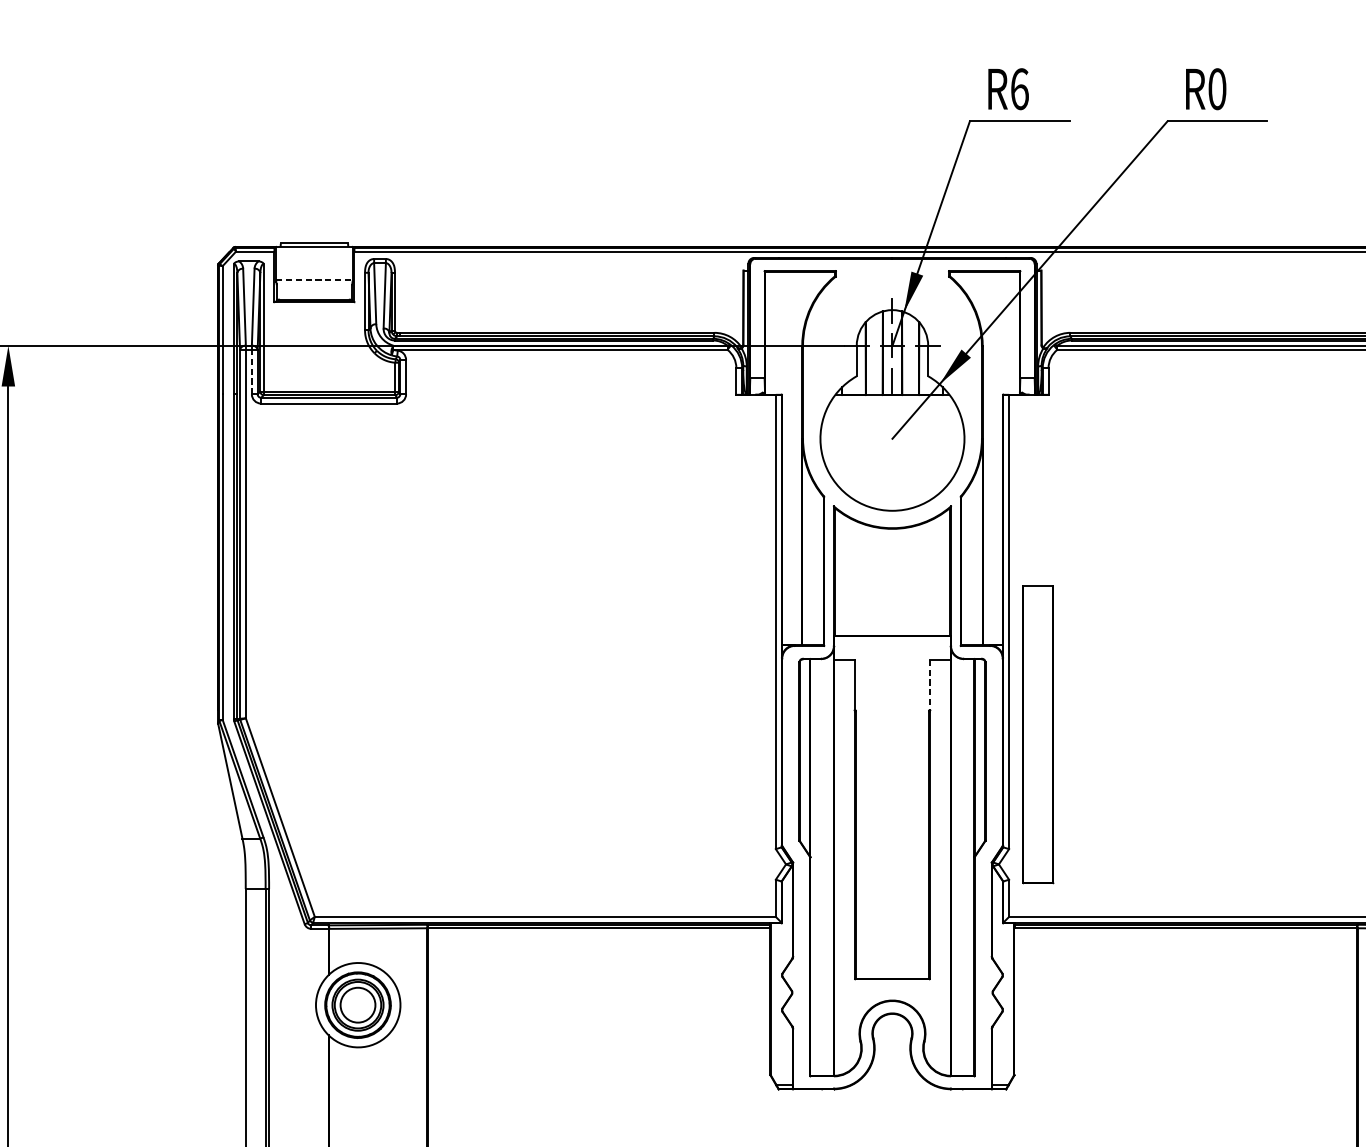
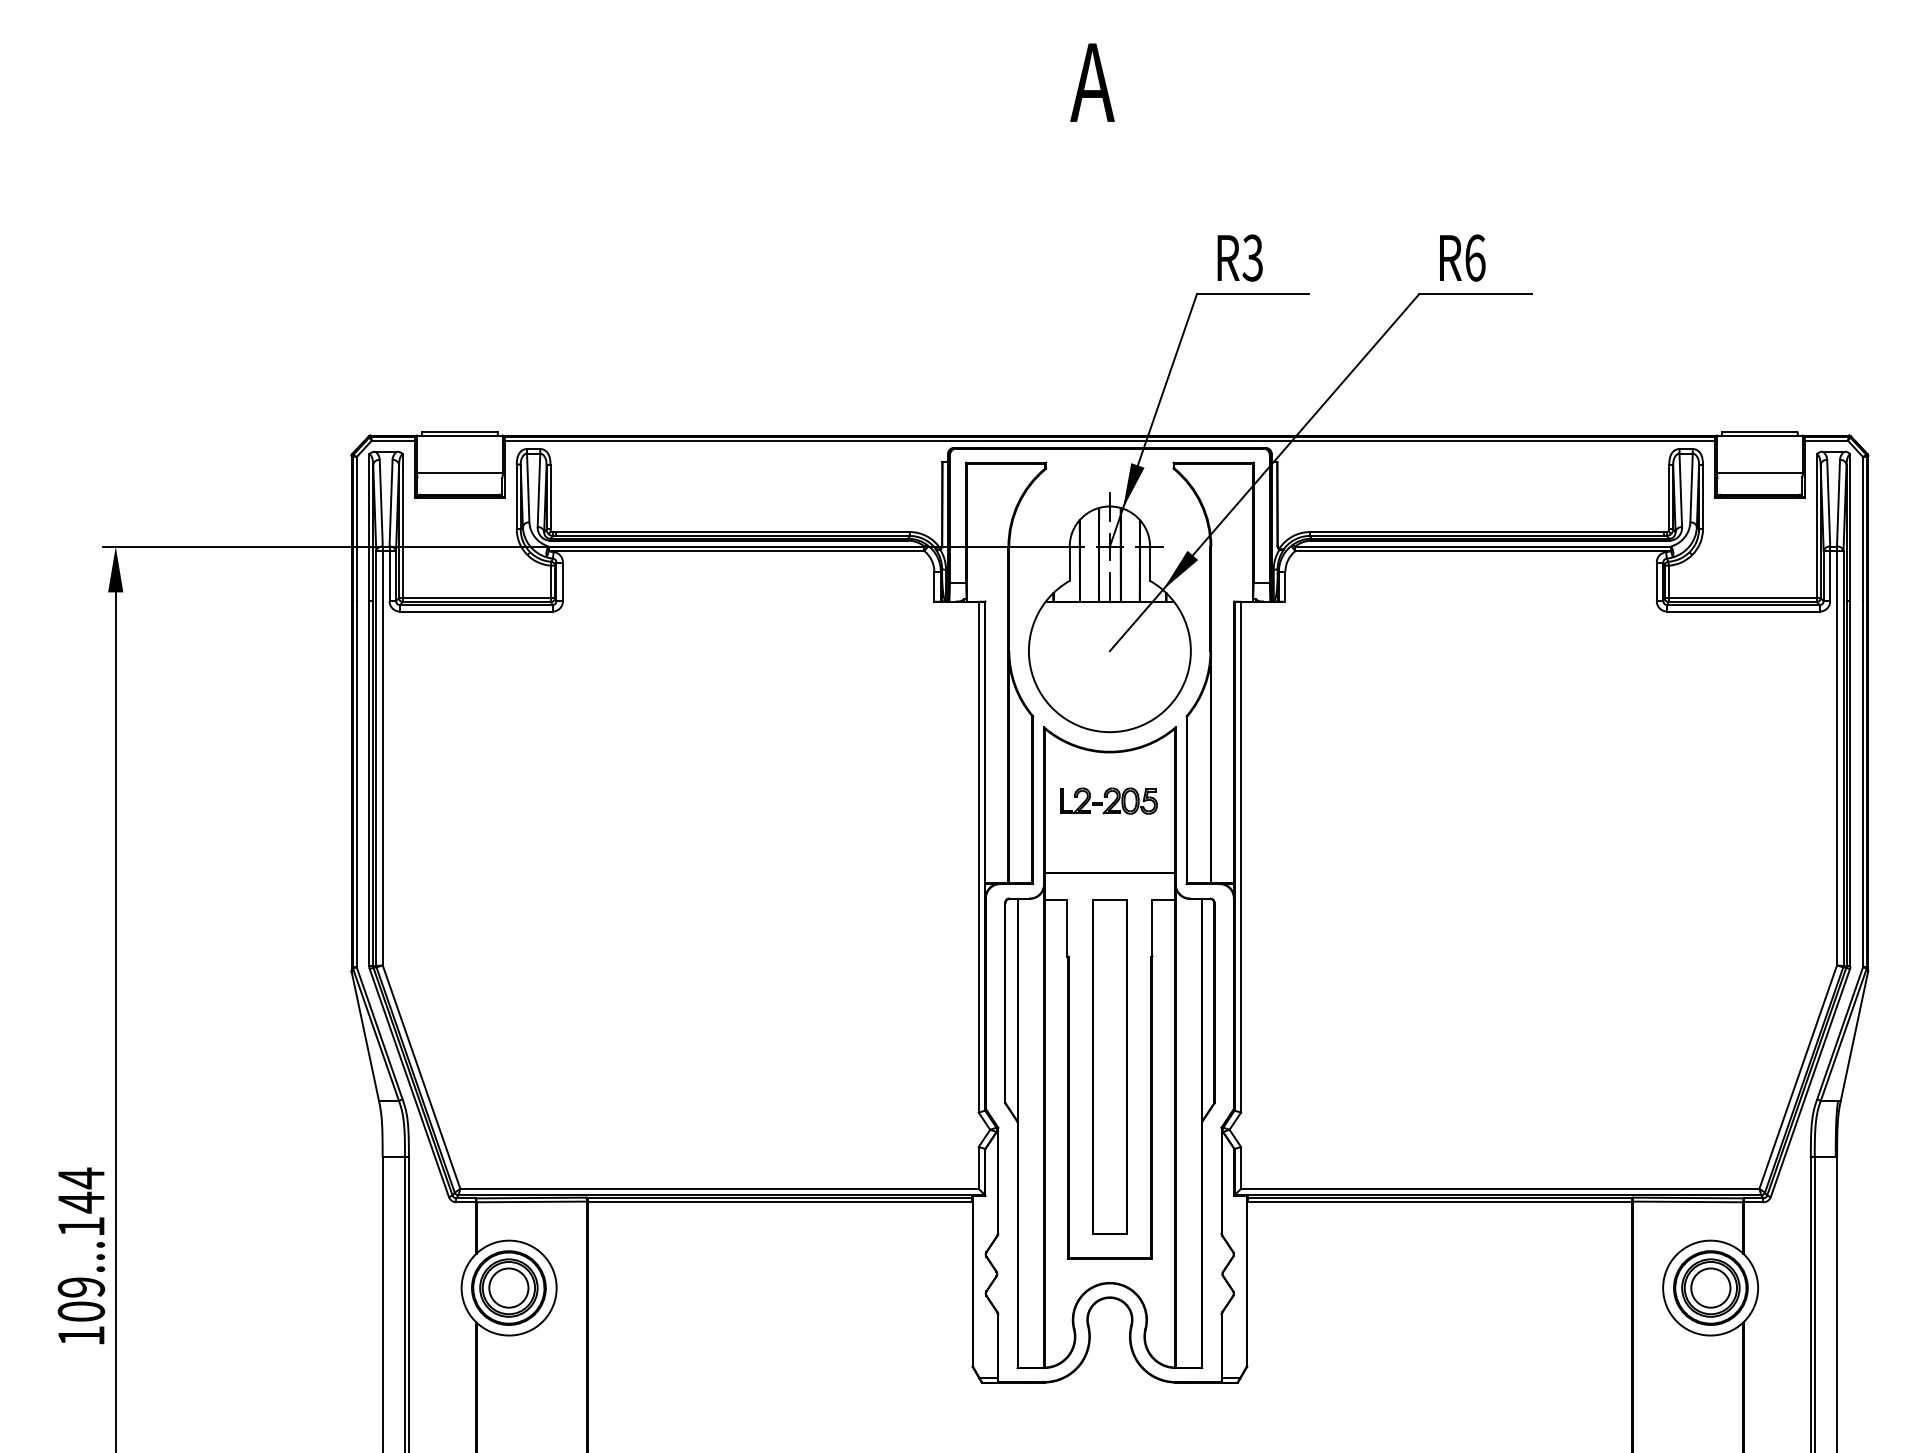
text: (1019, 88) -> (1252, 257), R6 -> R3
text: (1217, 88) -> (1475, 257), R0 -> R6
line: (314, 280) -> (459, 473), dashed -> solid
line: (251, 371) -> (389, 575), dashed -> solid
part: (891, 571) -> (1108, 800), added
line: (930, 685) -> (1152, 928), dashed -> solid
part: (1037, 734) -> (1109, 1066), moved

